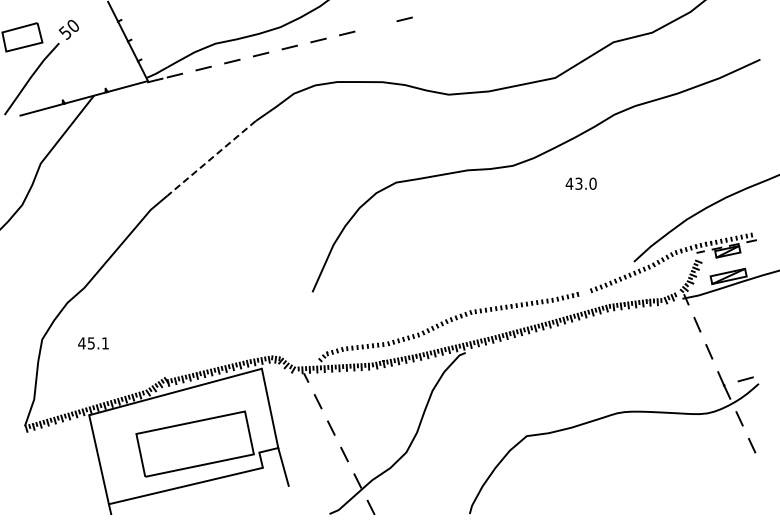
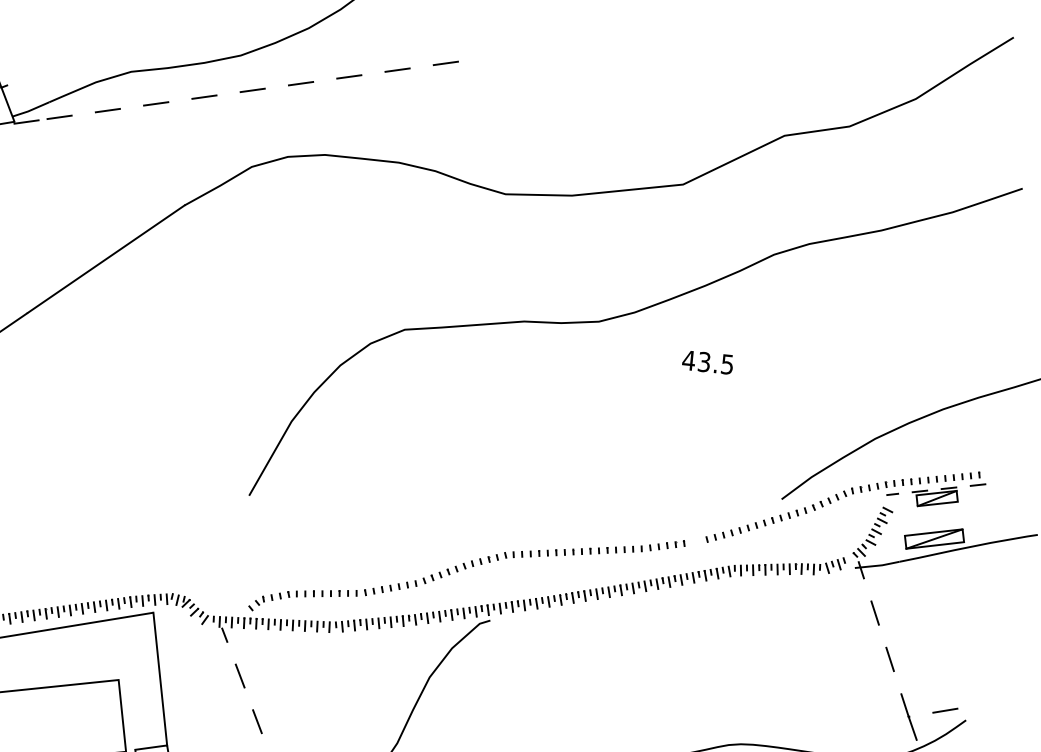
line: (375, 26) -> (396, 70), added
line: (211, 158) -> (105, 259), dashed -> solid
text: (592, 183) -> (726, 363), 43.0 -> 43.5

